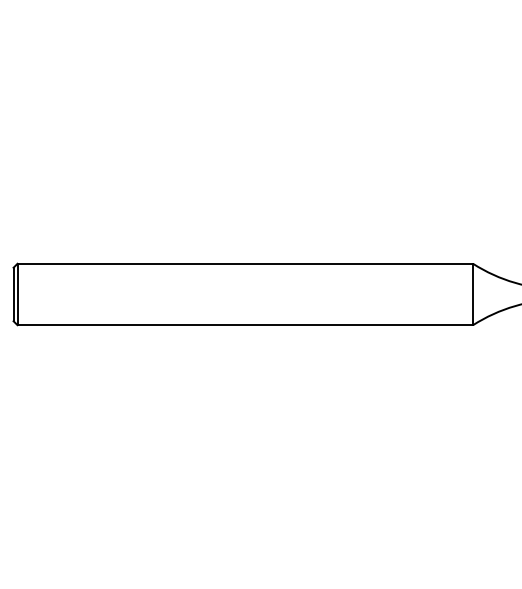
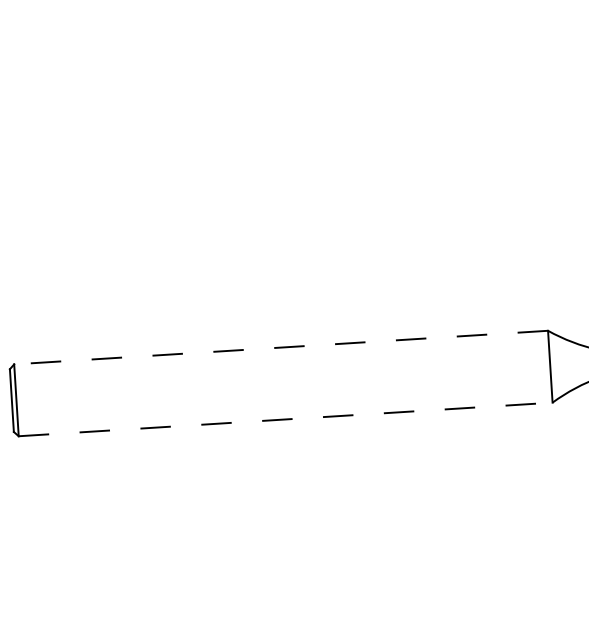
line: (245, 263) -> (281, 347), solid -> dashed
line: (245, 325) -> (285, 419), solid -> dashed

